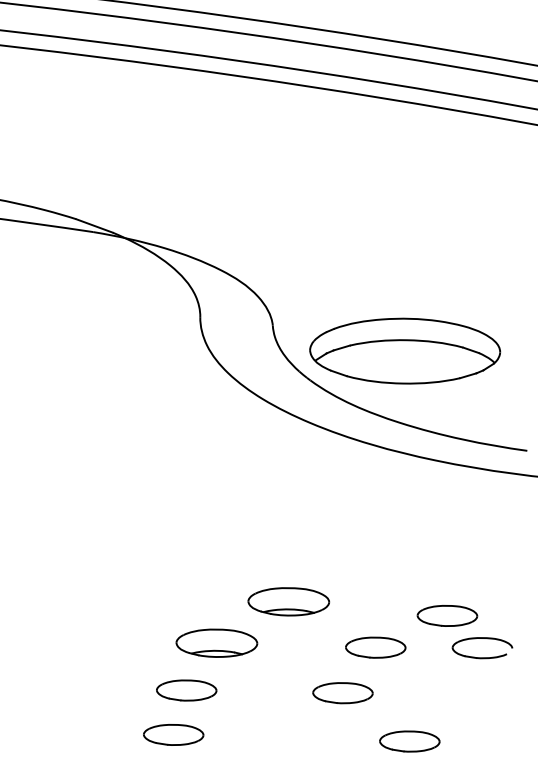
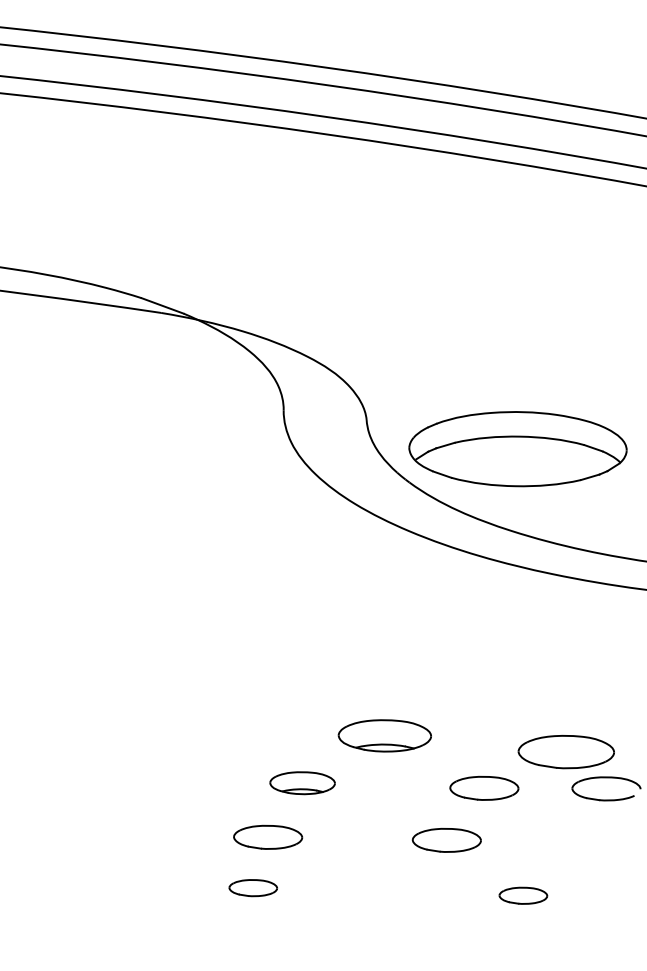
part: (447, 615) -> (566, 751), size x1.4
part: (216, 642) -> (302, 782), size x0.7
part: (173, 734) -> (253, 887), size x0.7
part: (409, 741) -> (523, 895), size x0.7

